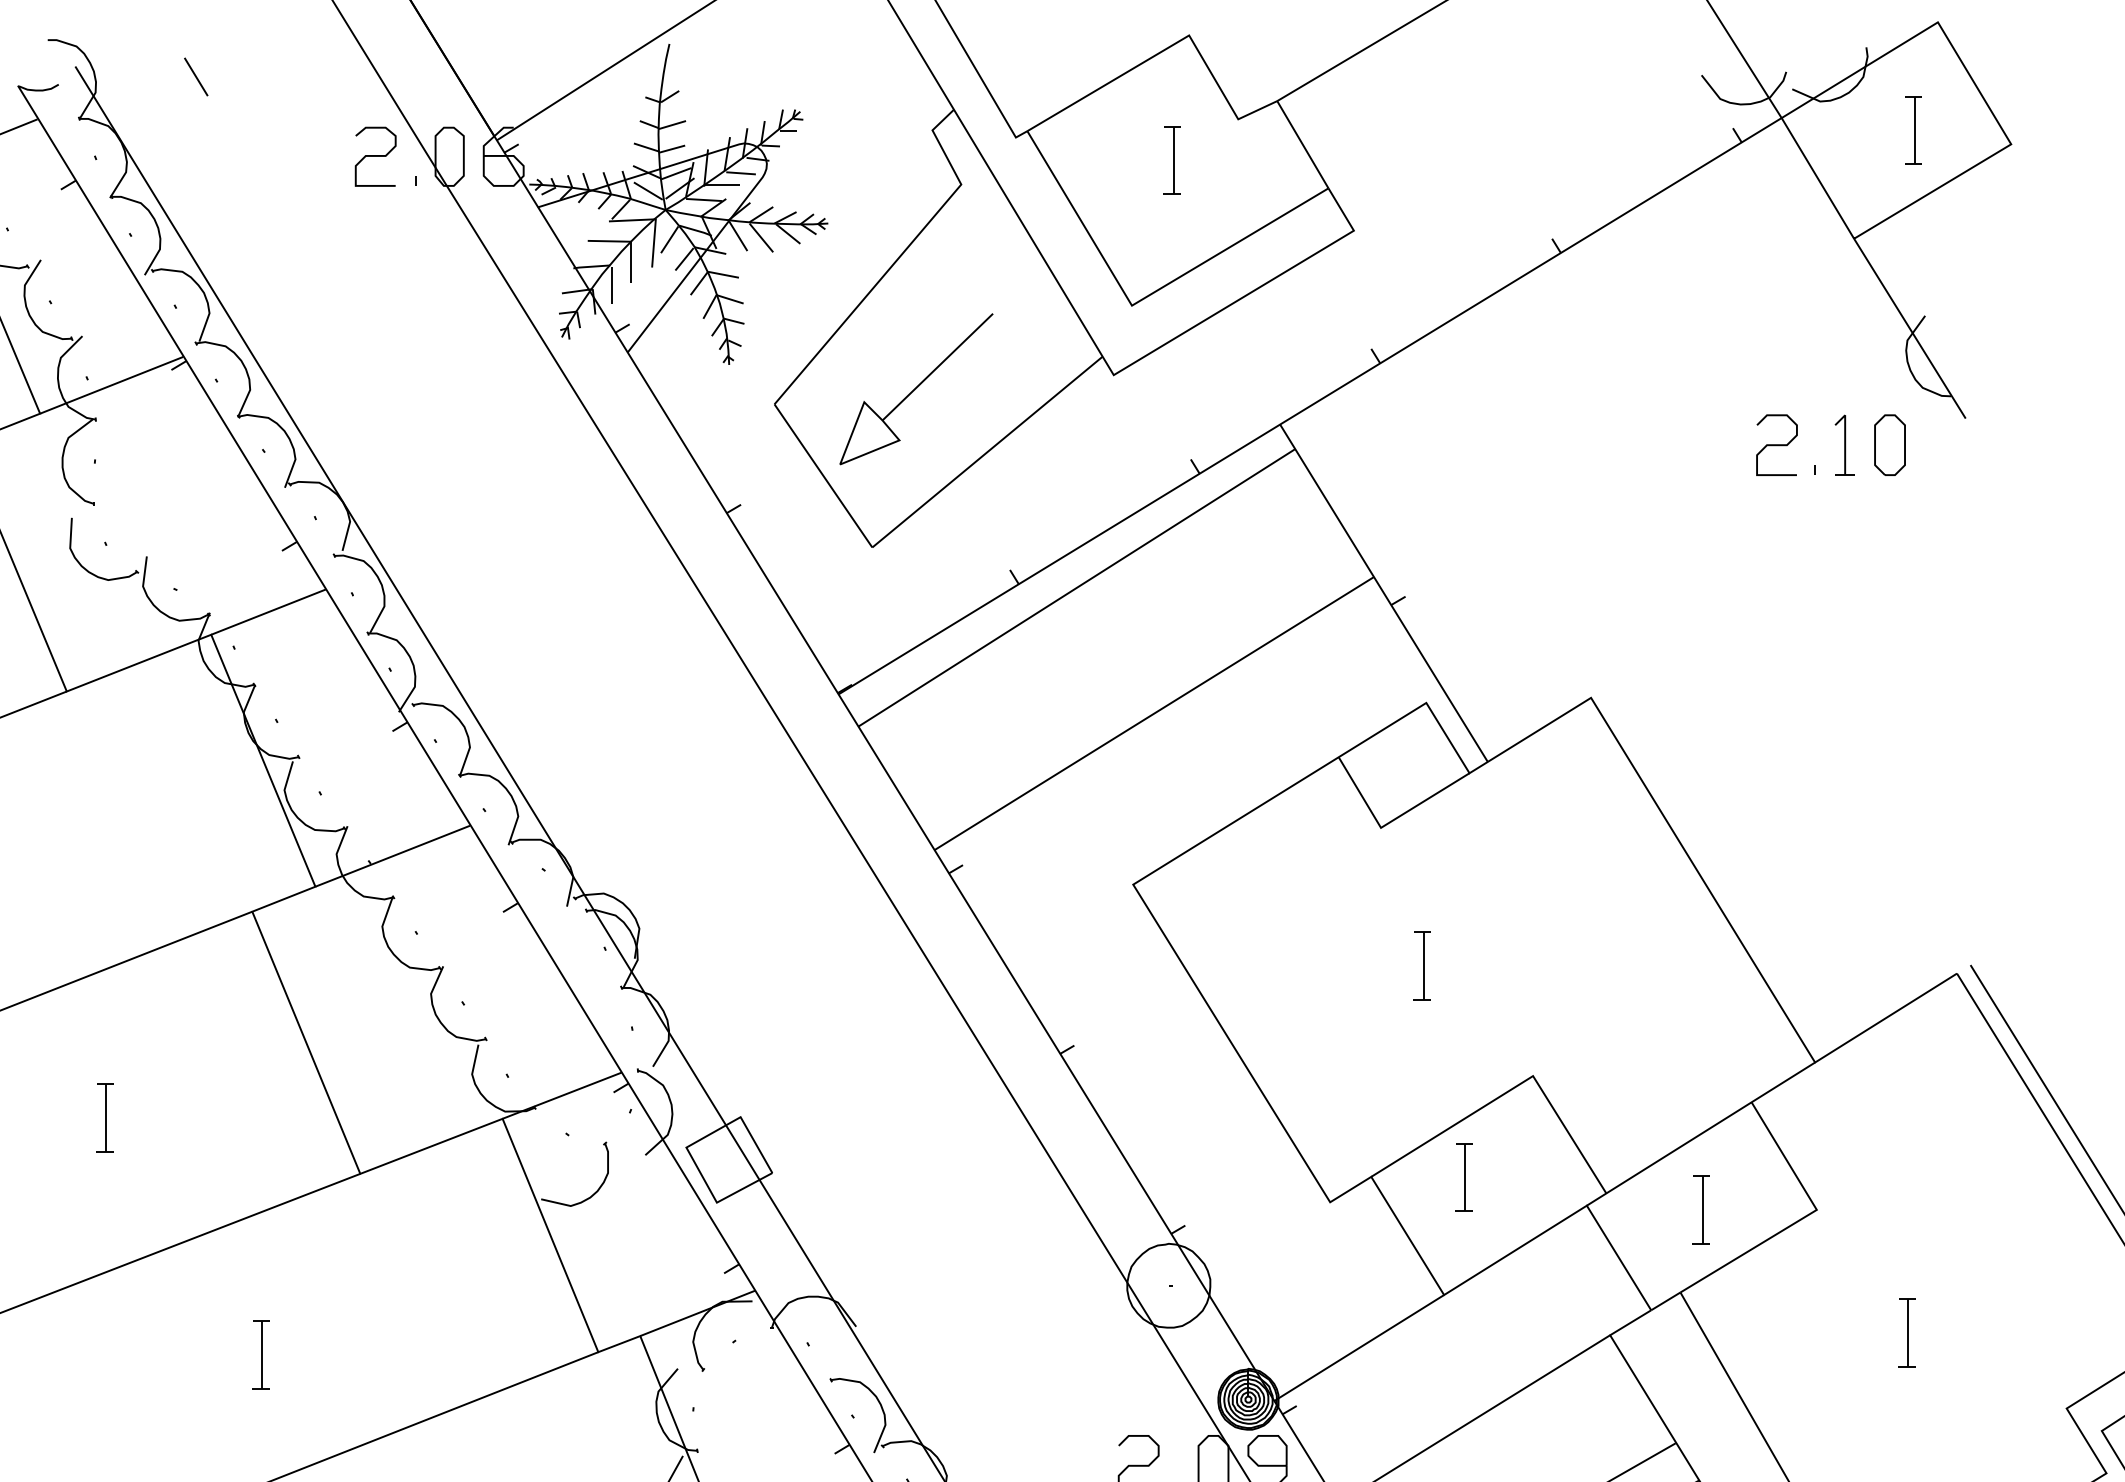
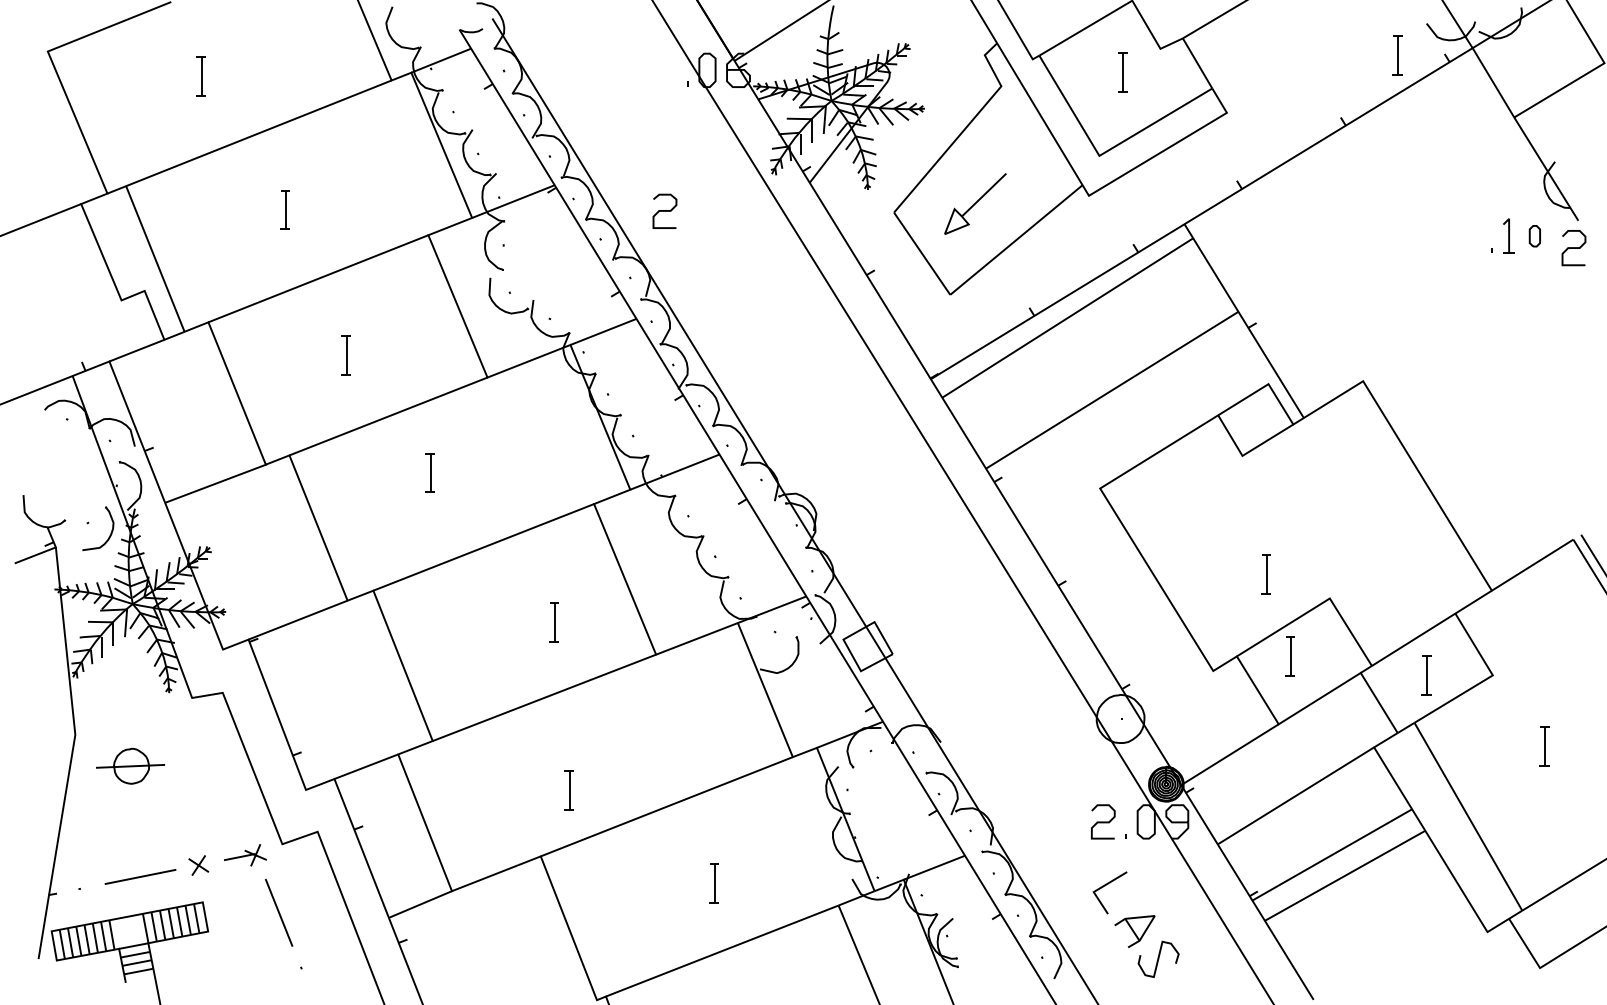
line: (195, 76) -> (561, 24), removed
part: (1913, 130) -> (1397, 55), moved
curve: (374, 155) -> (664, 210), moved
part: (916, 388) -> (975, 203), size x0.7
curve: (1776, 445) -> (1573, 248), moved
part: (1889, 445) -> (1534, 236), size x0.6
part: (1421, 966) -> (1265, 574), moved
part: (103, 1117) -> (553, 622), moved
part: (260, 1354) -> (568, 790), moved

